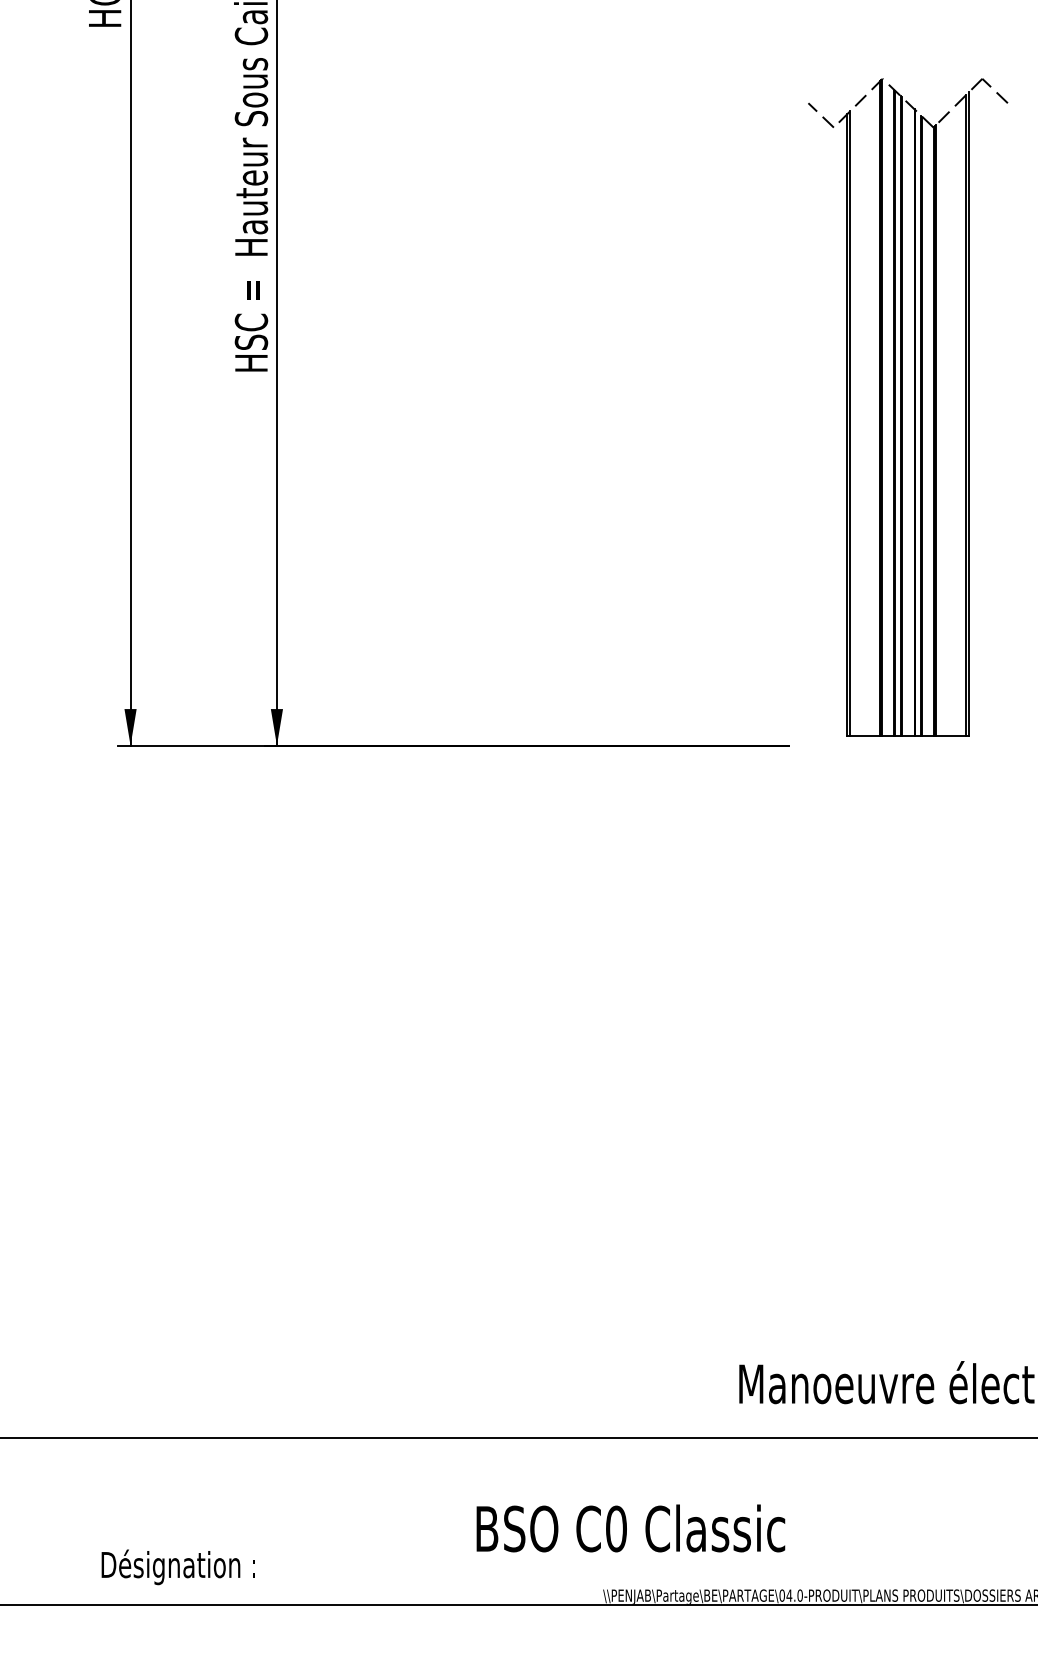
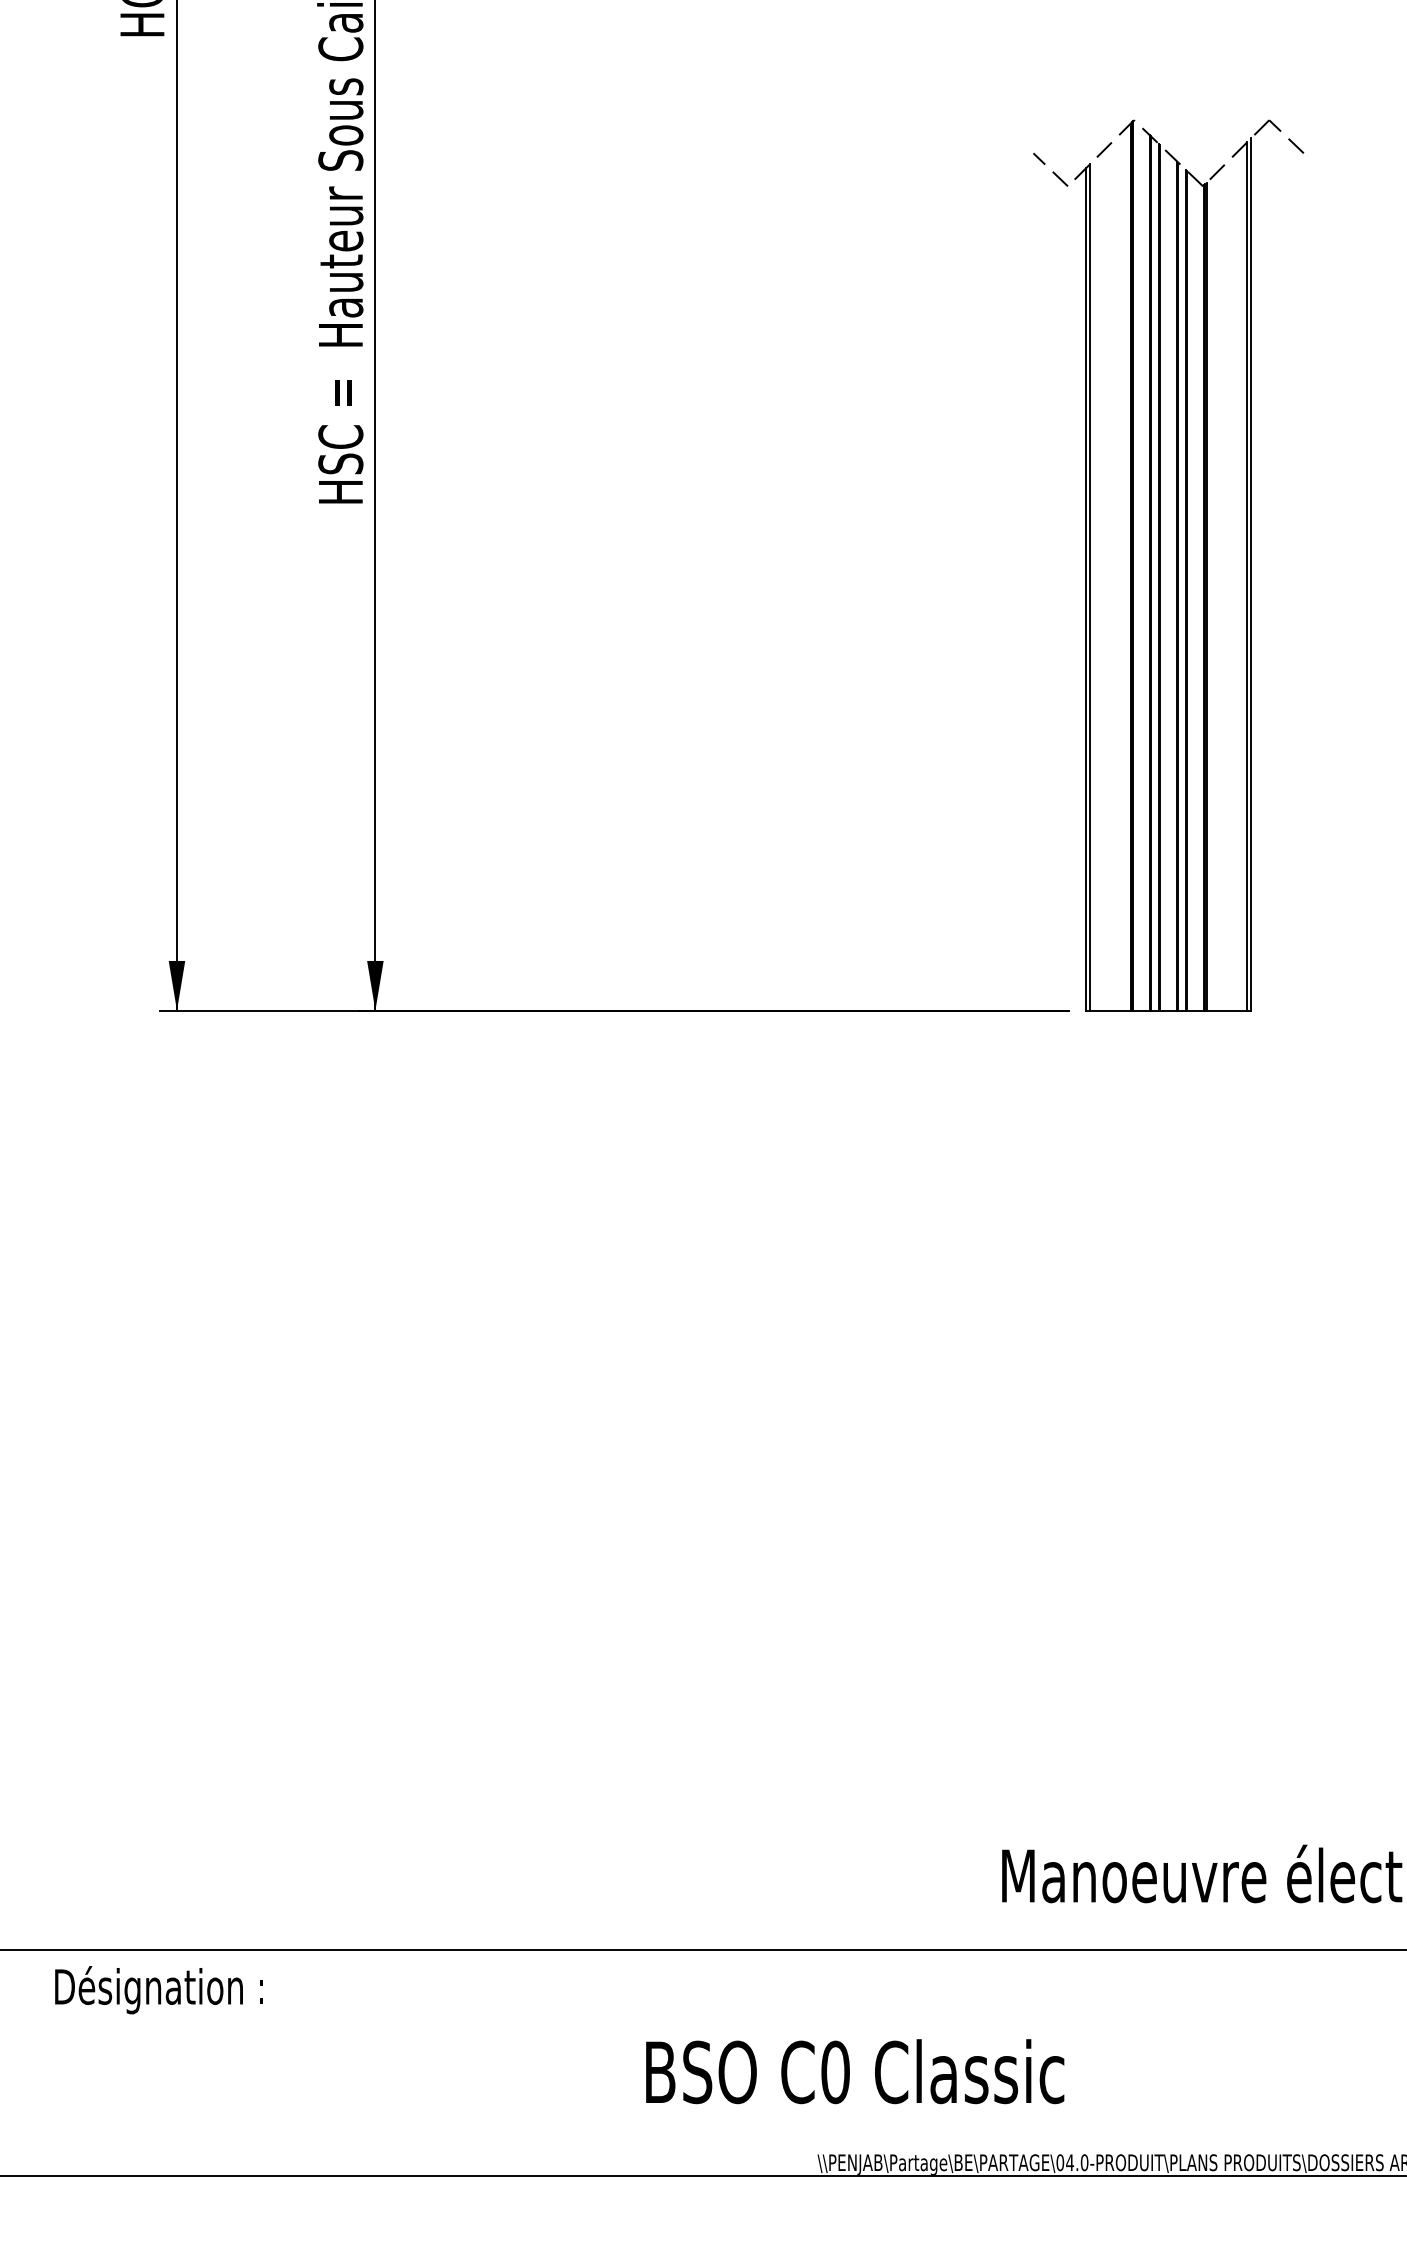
part: (908, 407) -> (1169, 565), moved
text: (177, 1567) -> (157, 1990), moved

